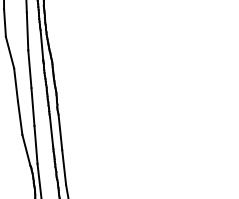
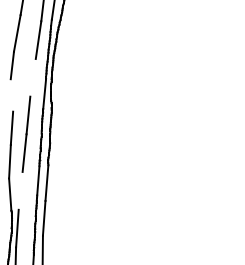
line: (26, 31) -> (32, 77), removed
line: (9, 52) -> (11, 95), removed
line: (35, 144) -> (20, 190), removed

